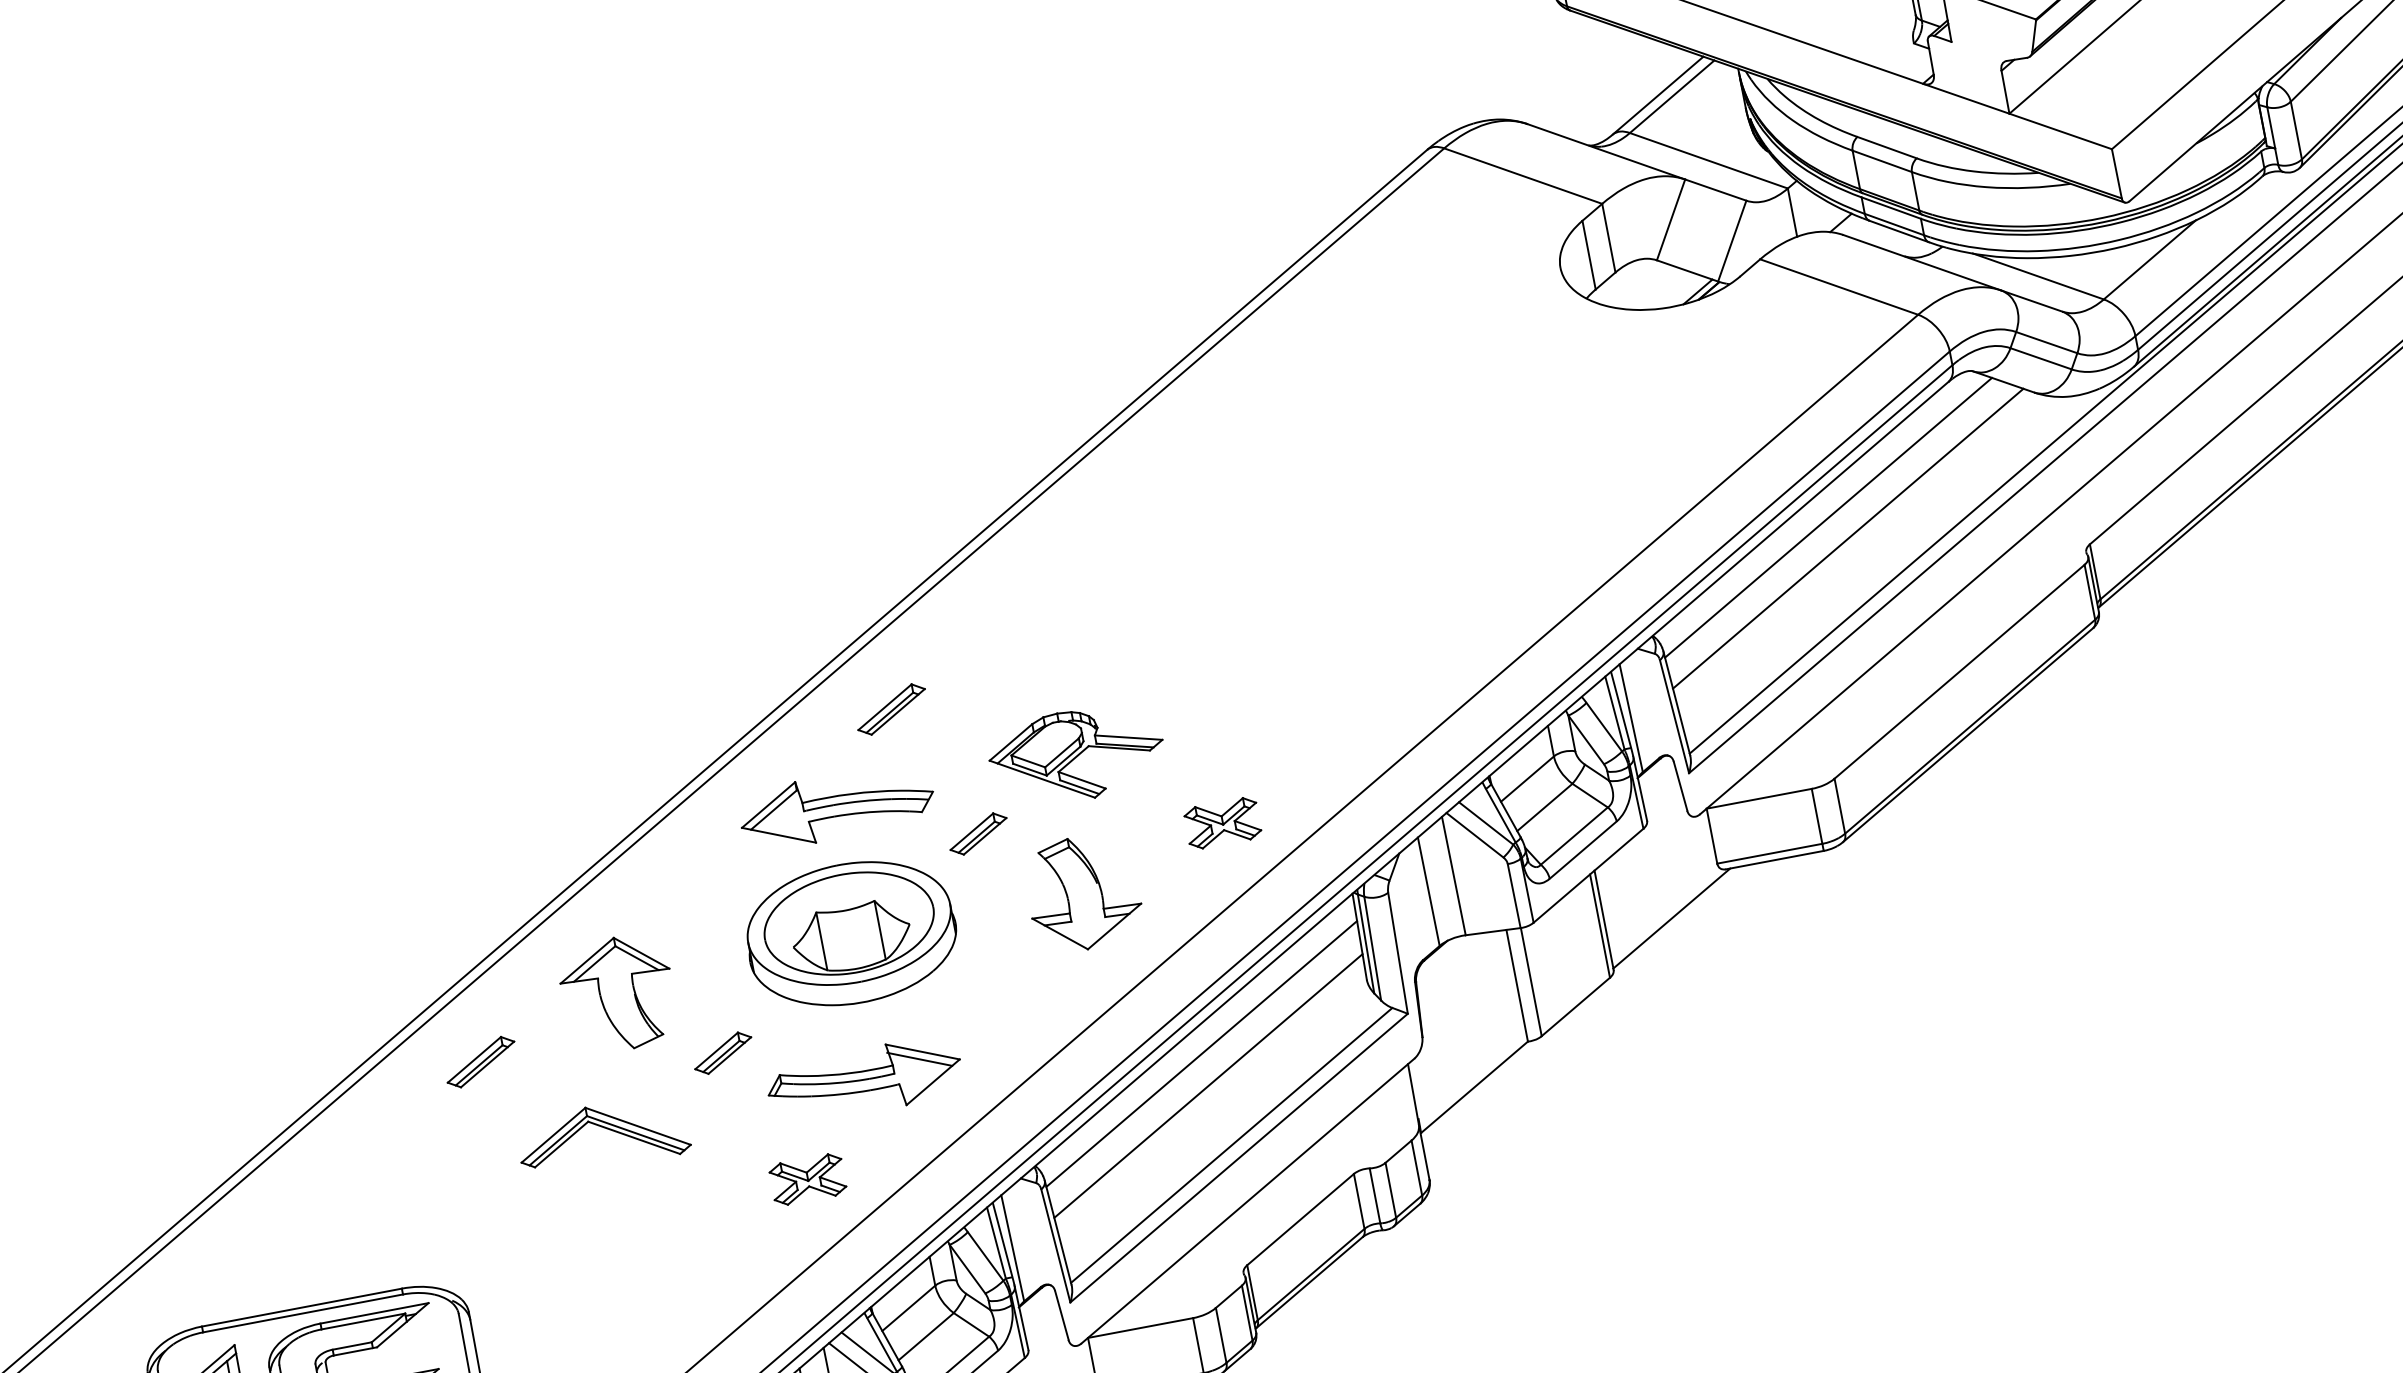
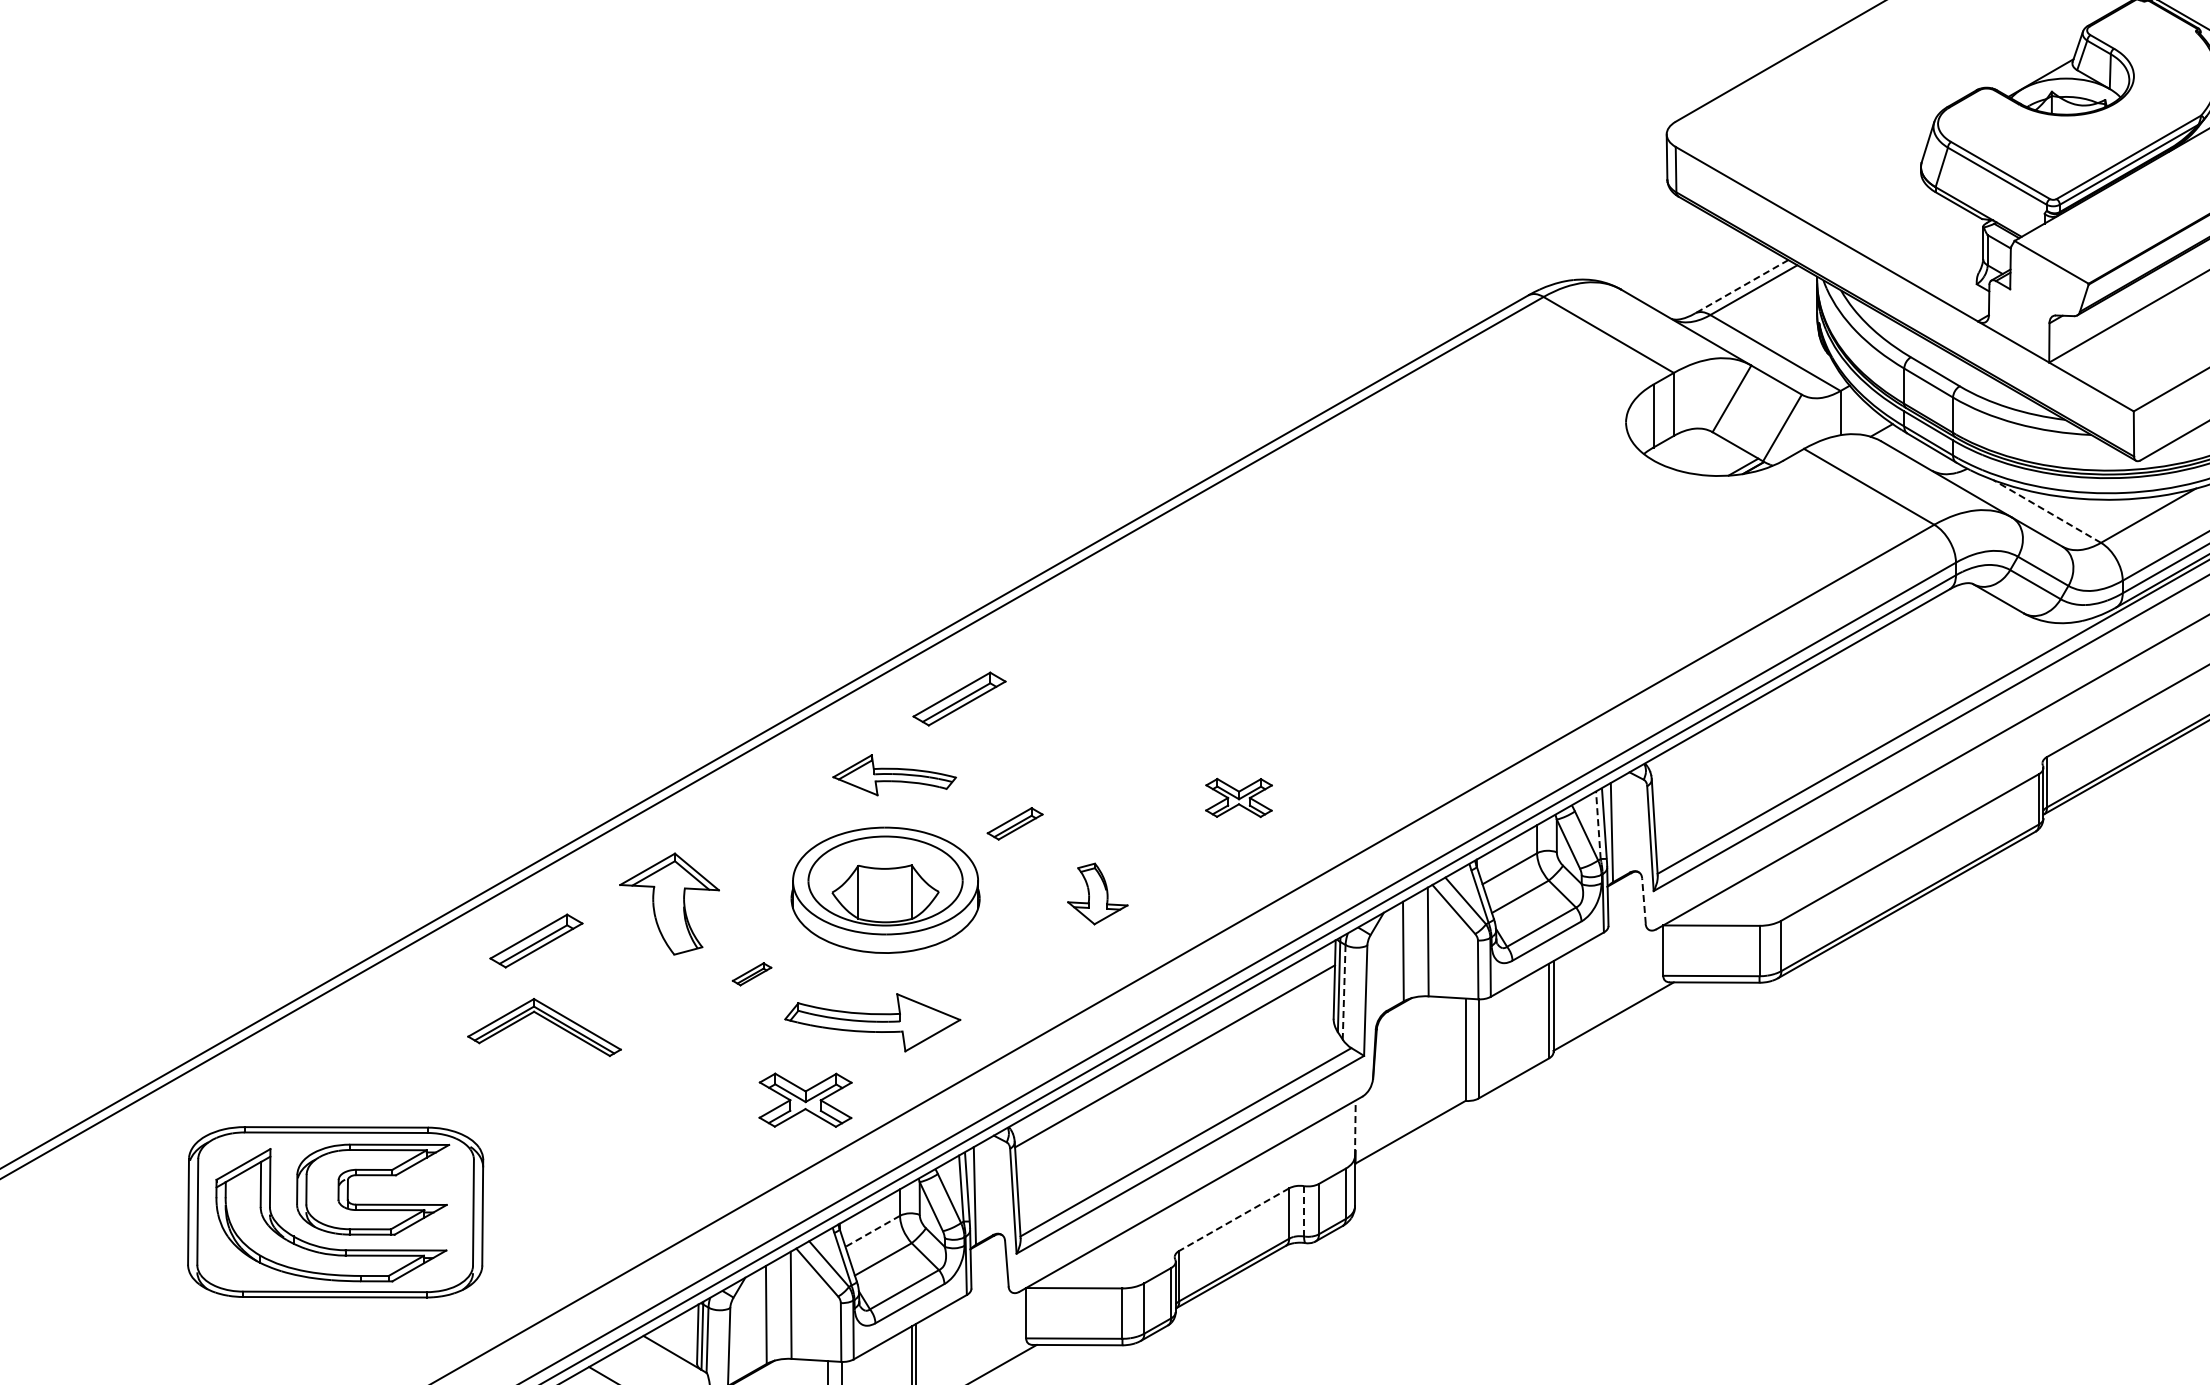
line: (1657, 95) -> (1741, 286), solid -> dashed
line: (2037, 276) -> (2046, 511), solid -> dashed
line: (1828, 517) -> (1820, 688), removed
line: (1847, 538) -> (1833, 710), removed
part: (891, 708) -> (959, 698), size x1.4
line: (1615, 713) -> (1598, 825), solid -> dashed
part: (1076, 754) -> (1115, 770), removed
line: (1680, 786) -> (1643, 901), solid -> dashed
part: (836, 805) -> (894, 774), size x0.7
part: (1222, 822) -> (1238, 797), moved
part: (1082, 892) -> (1097, 893), size x0.6
line: (1373, 948) -> (1344, 992), solid -> dashed
part: (722, 1053) -> (751, 974), size x0.7
line: (919, 1058) -> (924, 1012), removed
part: (480, 1061) -> (536, 940), size x1.4
line: (1208, 1085) -> (1175, 1085), removed
line: (1413, 1094) -> (1355, 1128), solid -> dashed
part: (605, 1129) -> (548, 1021), moved
part: (807, 1179) -> (805, 1100), size x1.4
line: (1375, 1196) -> (1304, 1211), solid -> dashed
line: (1299, 1219) -> (1233, 1219), solid -> dashed
line: (908, 1308) -> (872, 1231), solid -> dashed

